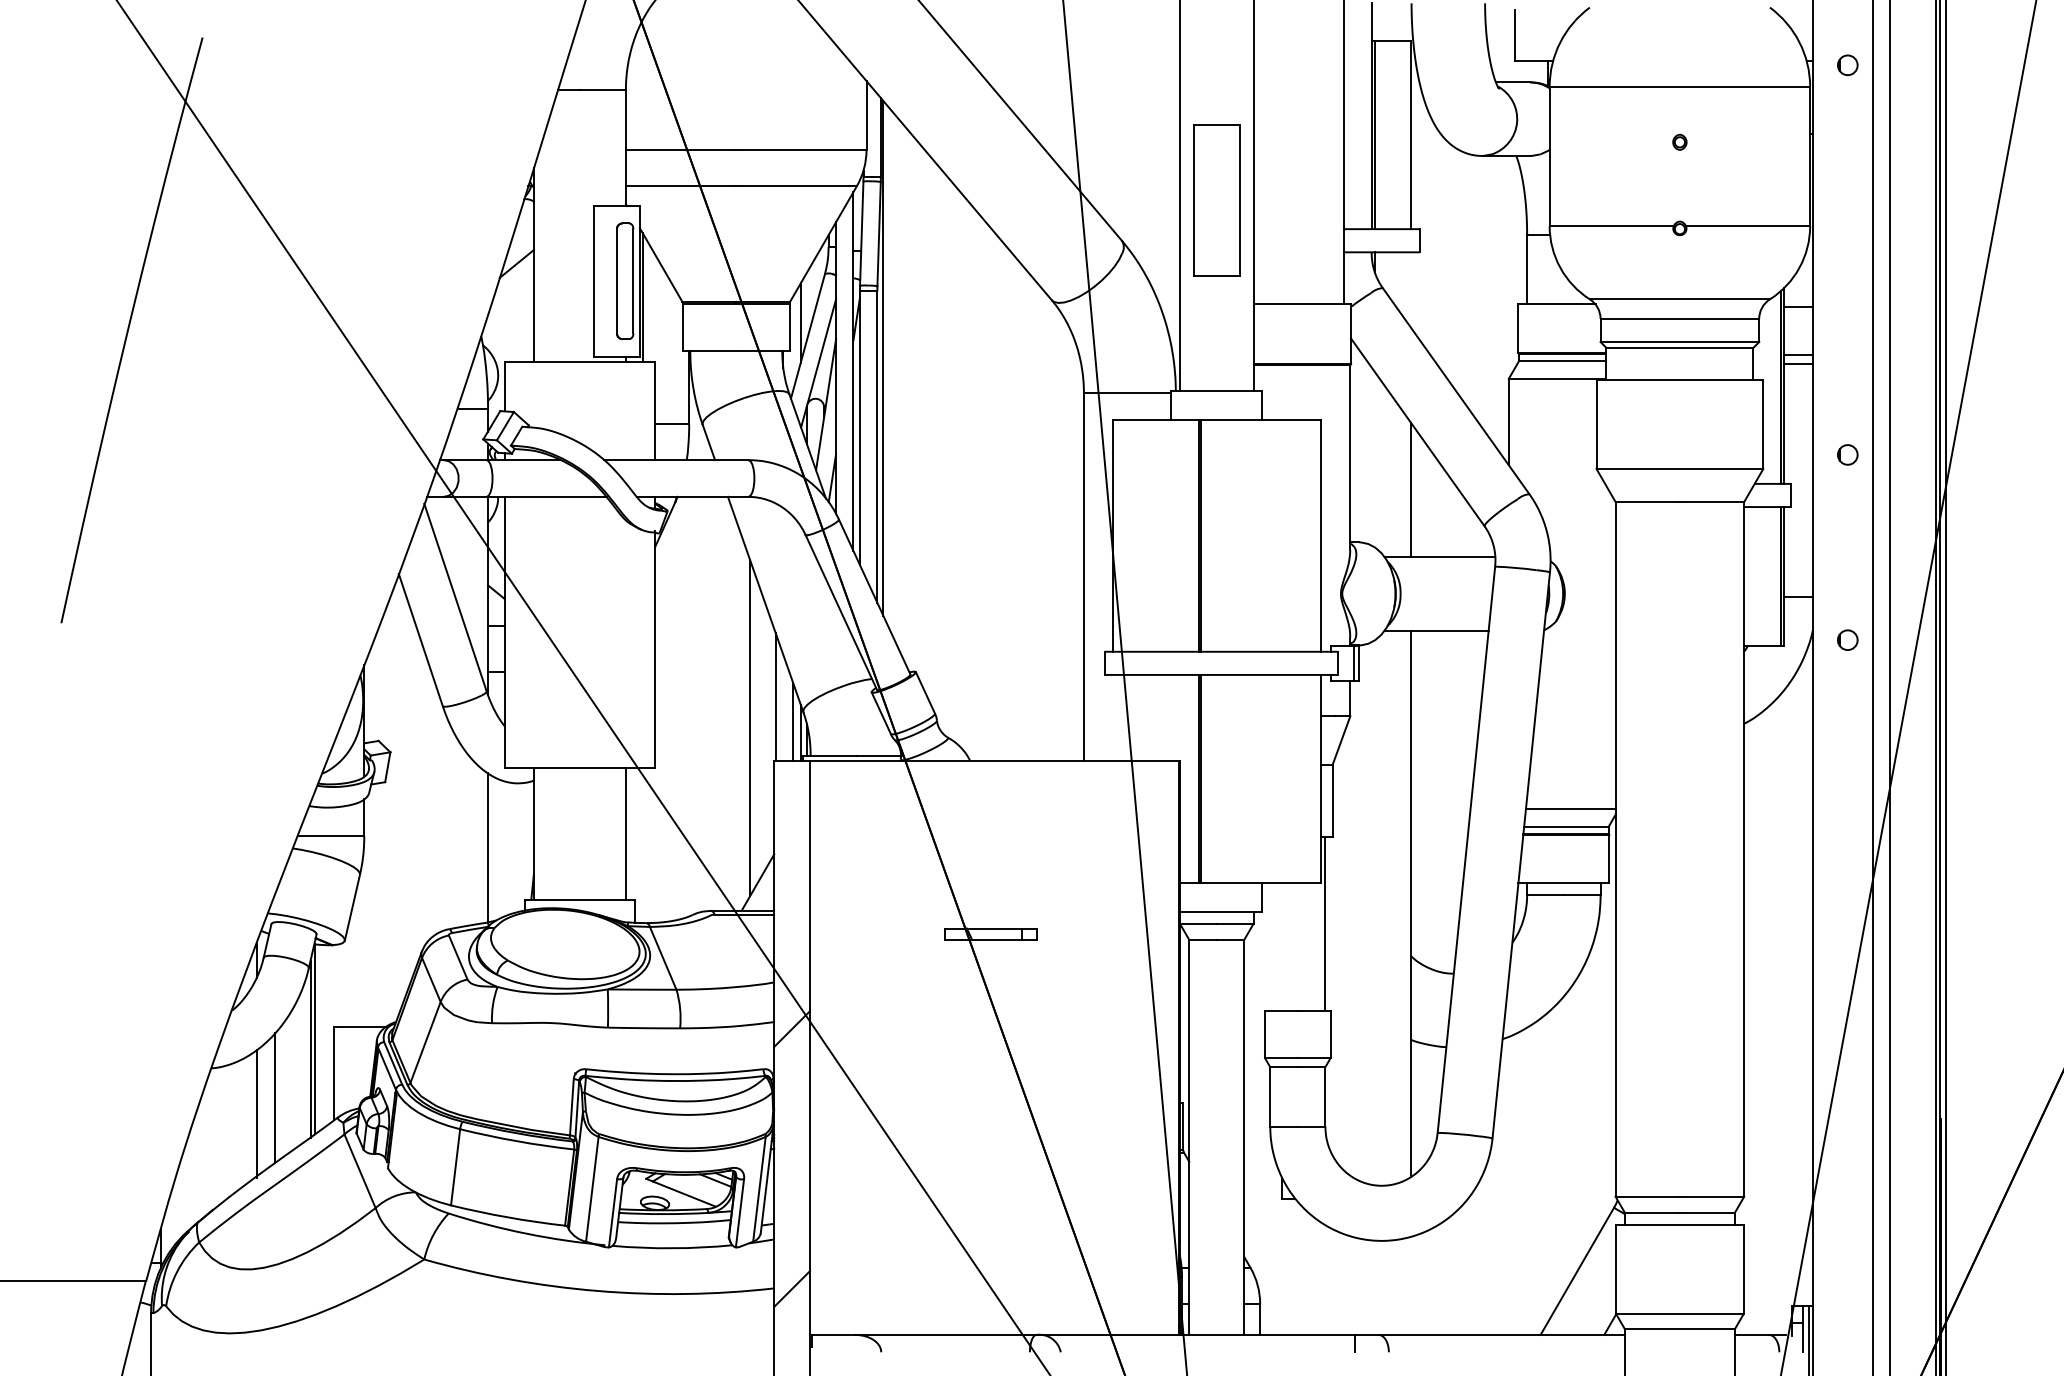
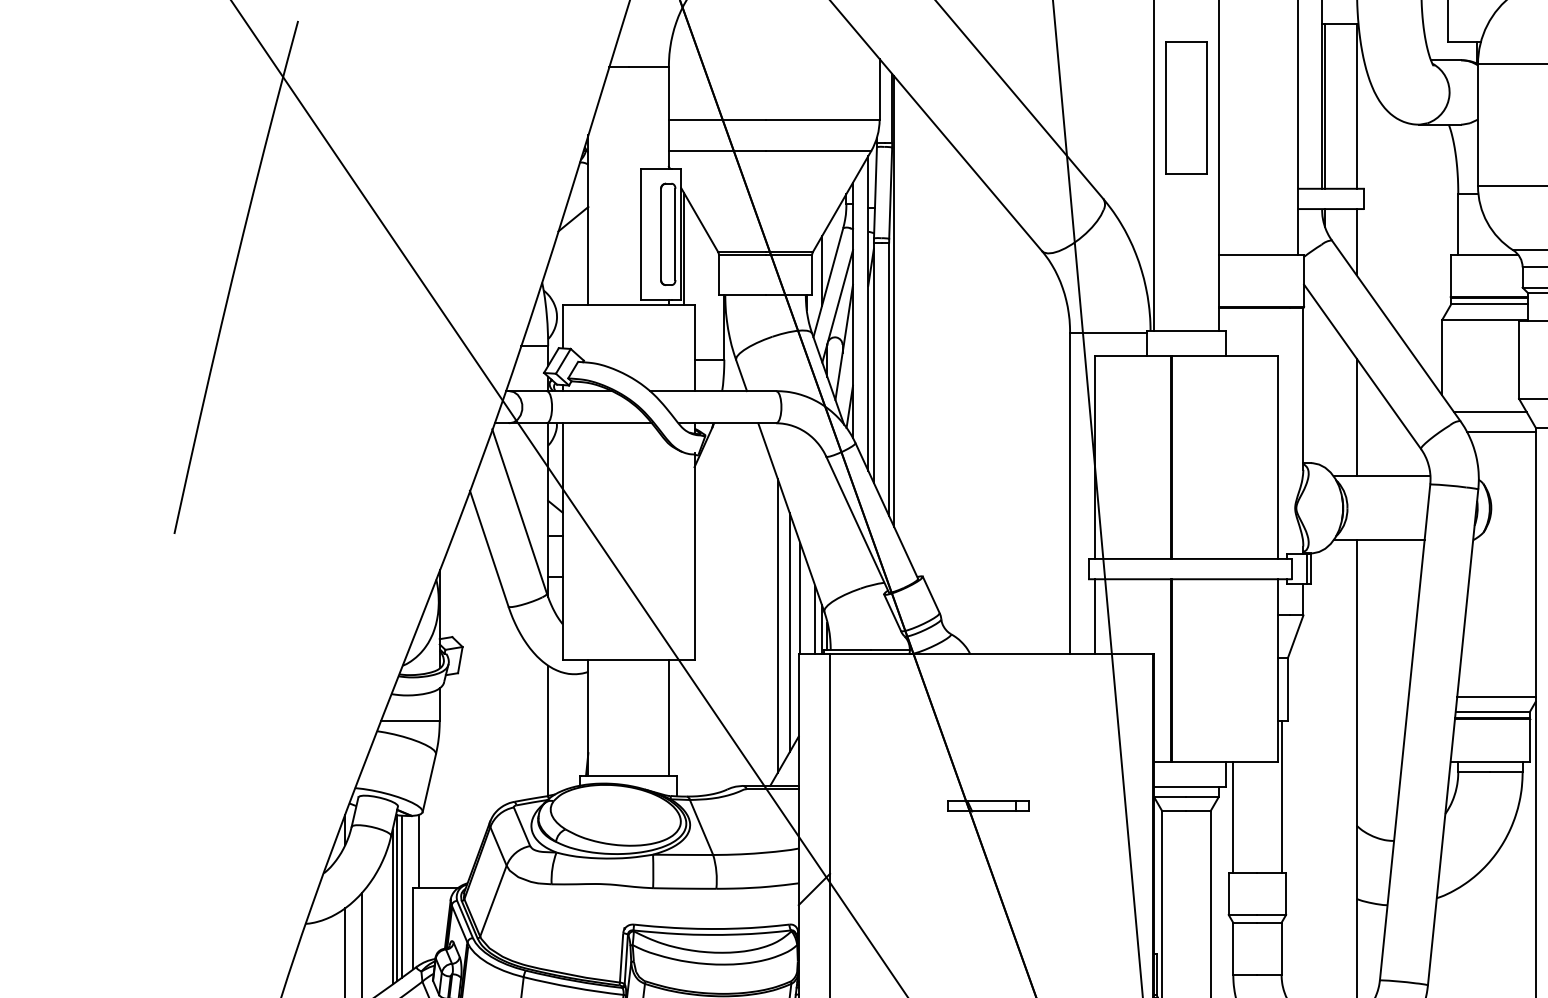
part: (1216, 200) -> (1186, 107), moved
line: (1411, 289) -> (1356, 241), added
line: (1563, 483) -> (1490, 411), added
line: (1576, 507) -> (1501, 432), added
line: (1112, 717) -> (1095, 616), added
line: (763, 735) -> (789, 632), added
line: (1270, 946) -> (1233, 817), added
line: (341, 984) -> (419, 850), added
line: (321, 1036) -> (402, 895), added

